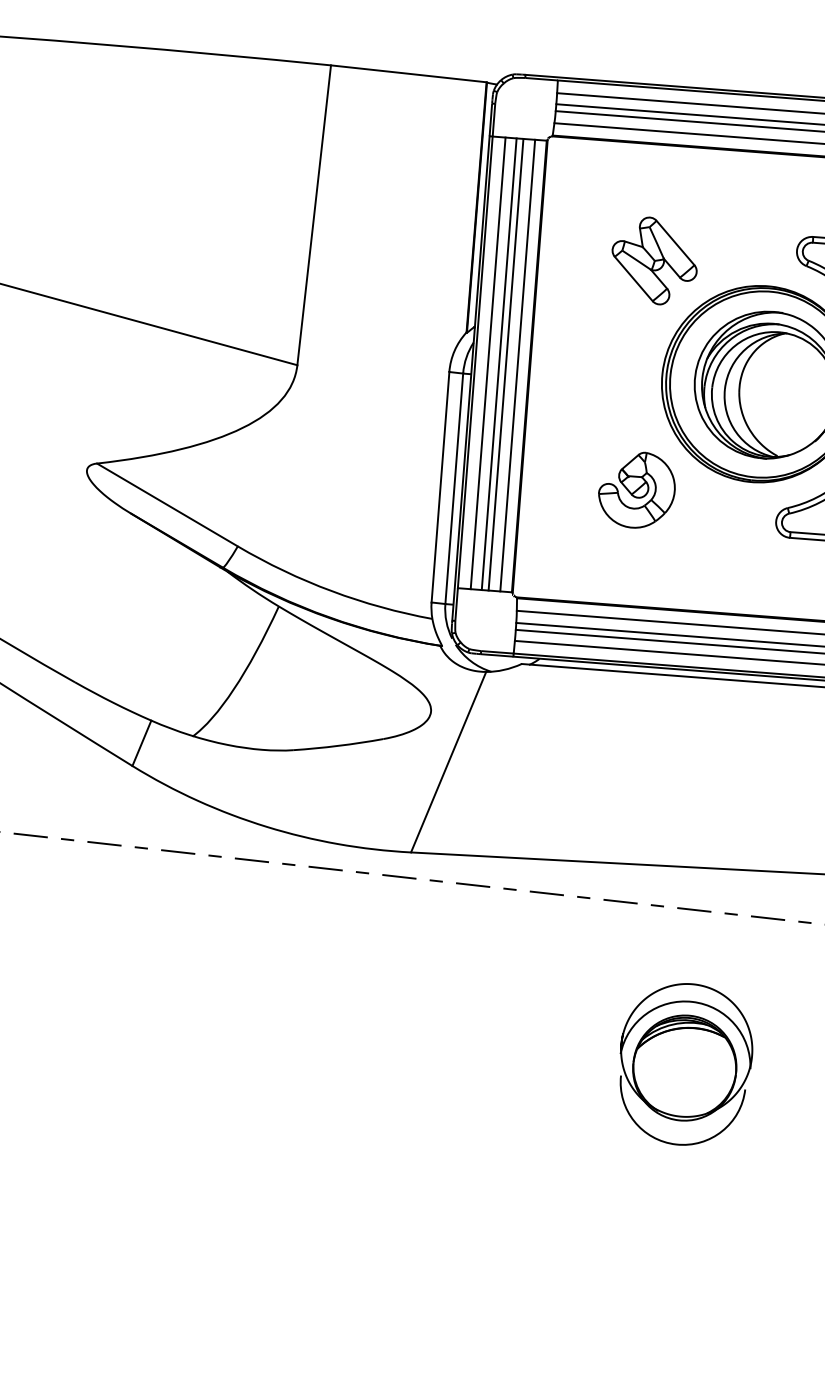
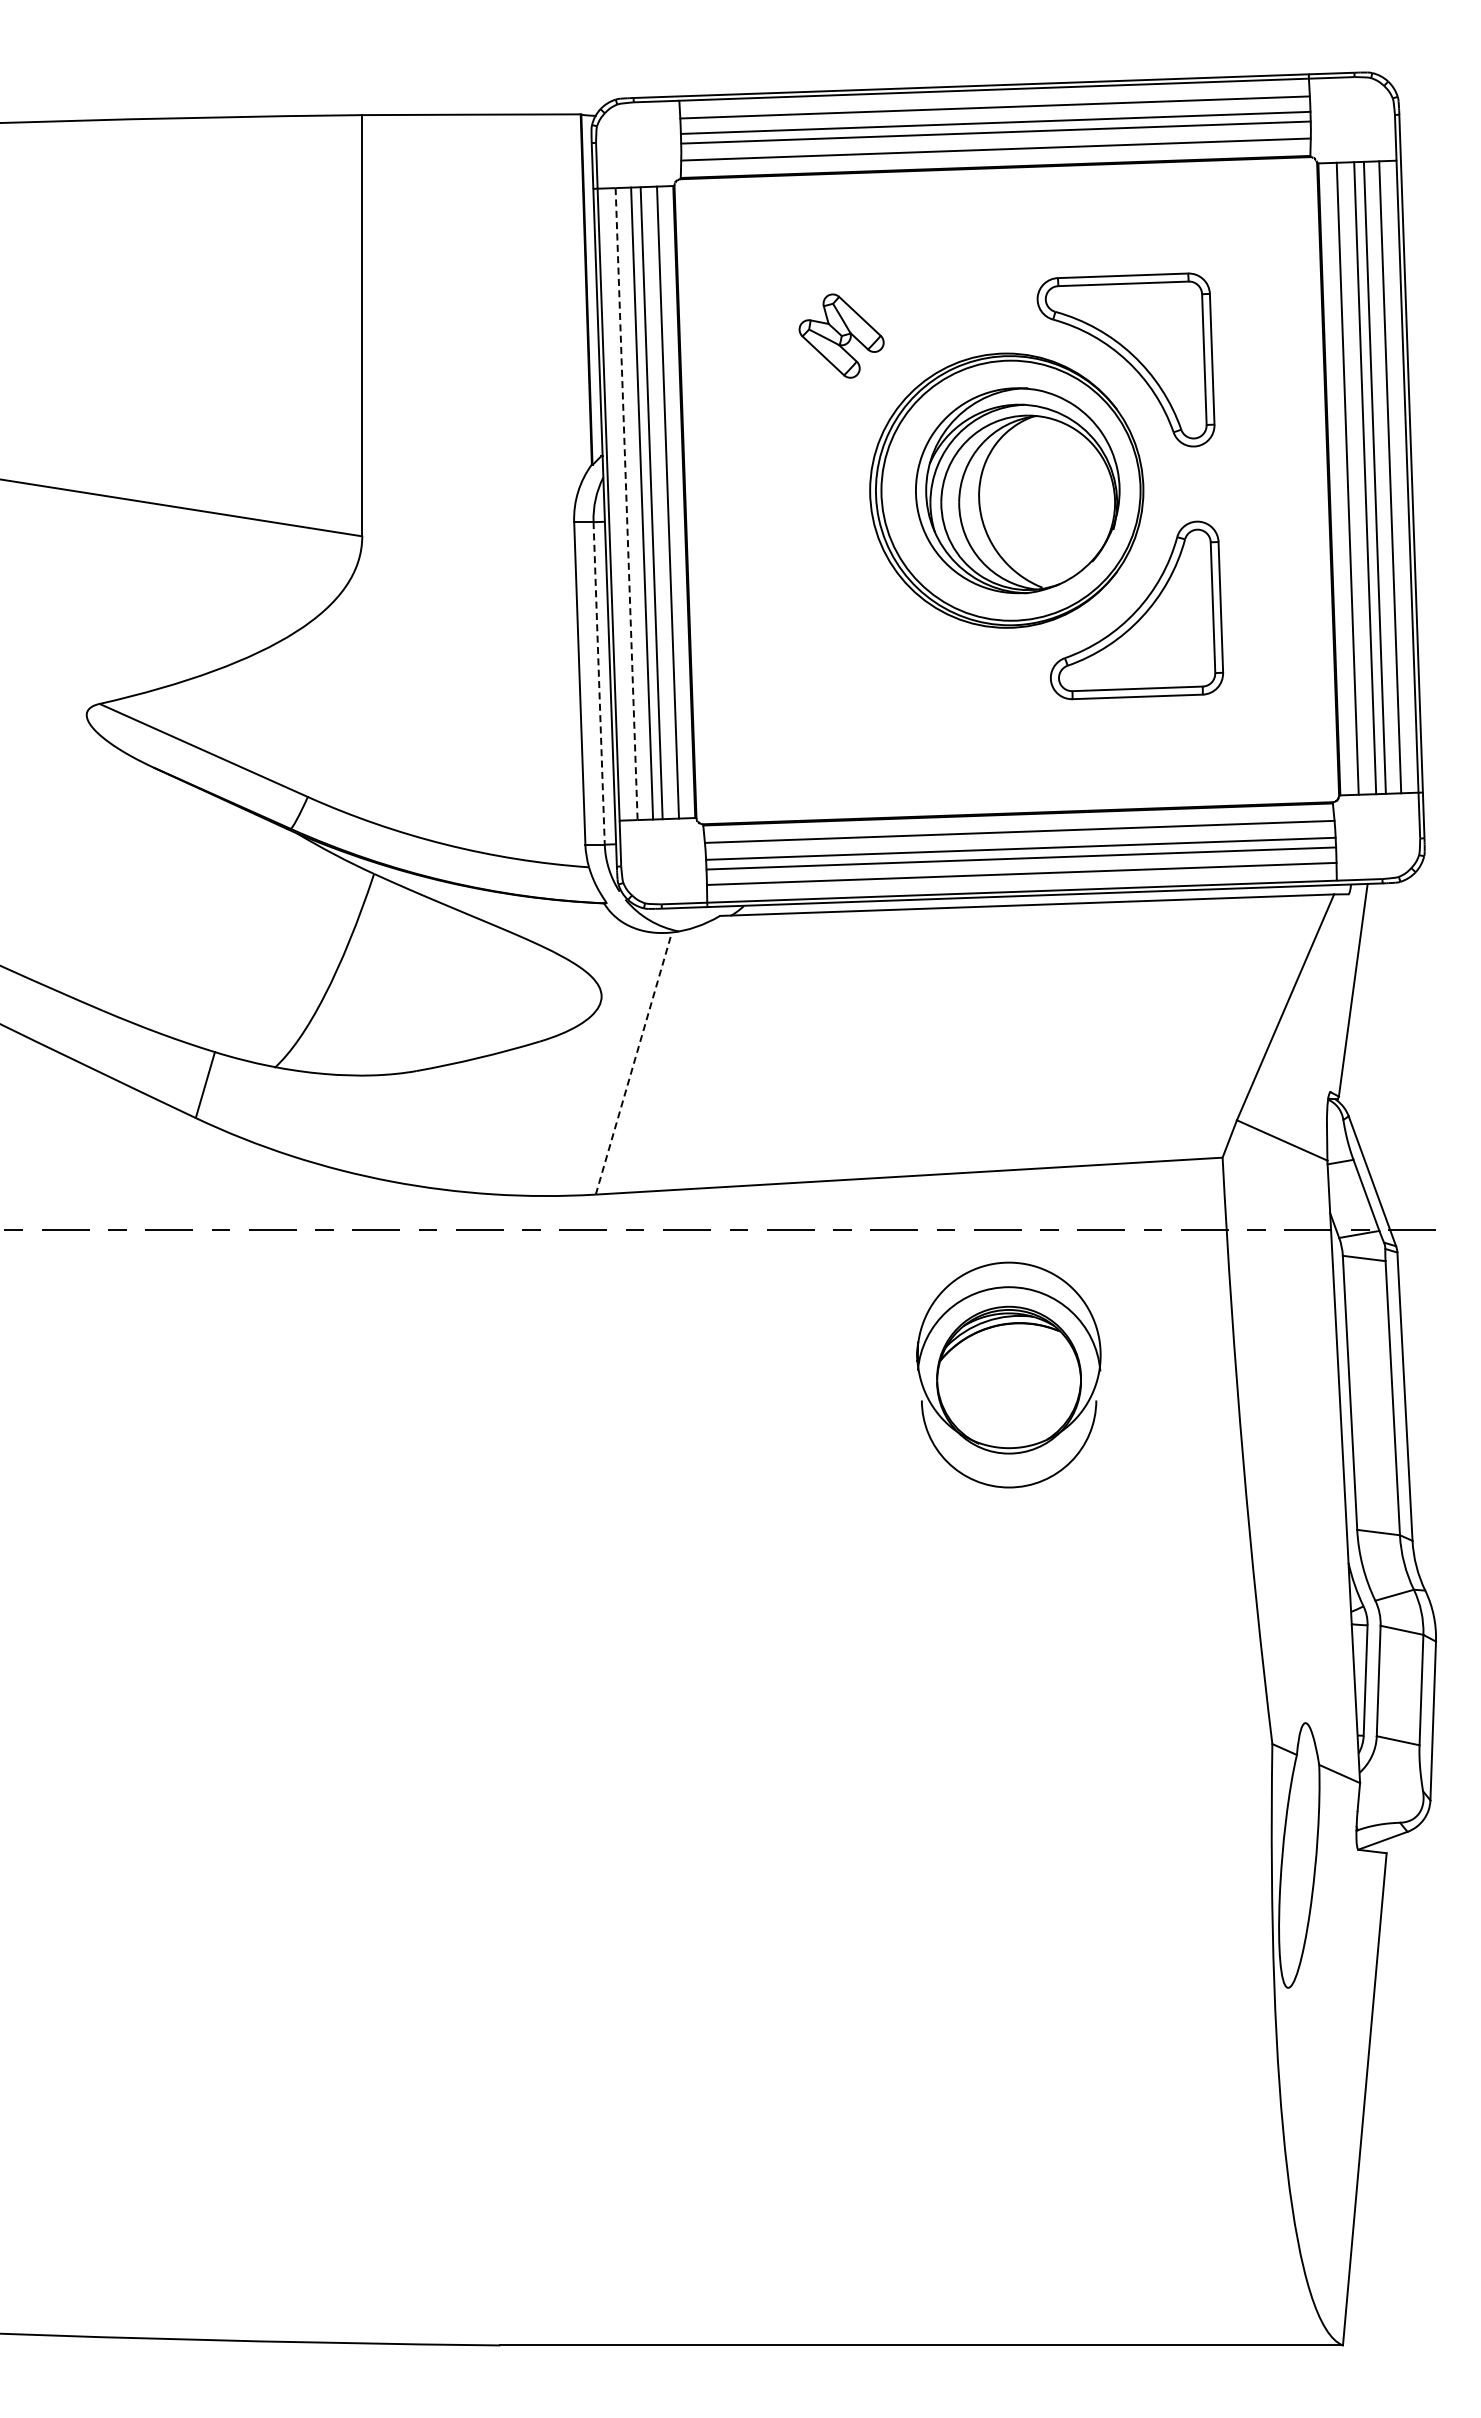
part: (654, 260) -> (841, 335), size x0.7
line: (488, 363) -> (626, 504), solid -> dashed
line: (454, 488) -> (599, 683), solid -> dashed
part: (636, 489) -> (852, 656), removed
line: (449, 762) -> (634, 1063), solid -> dashed
part: (684, 1063) -> (1008, 1374), moved

